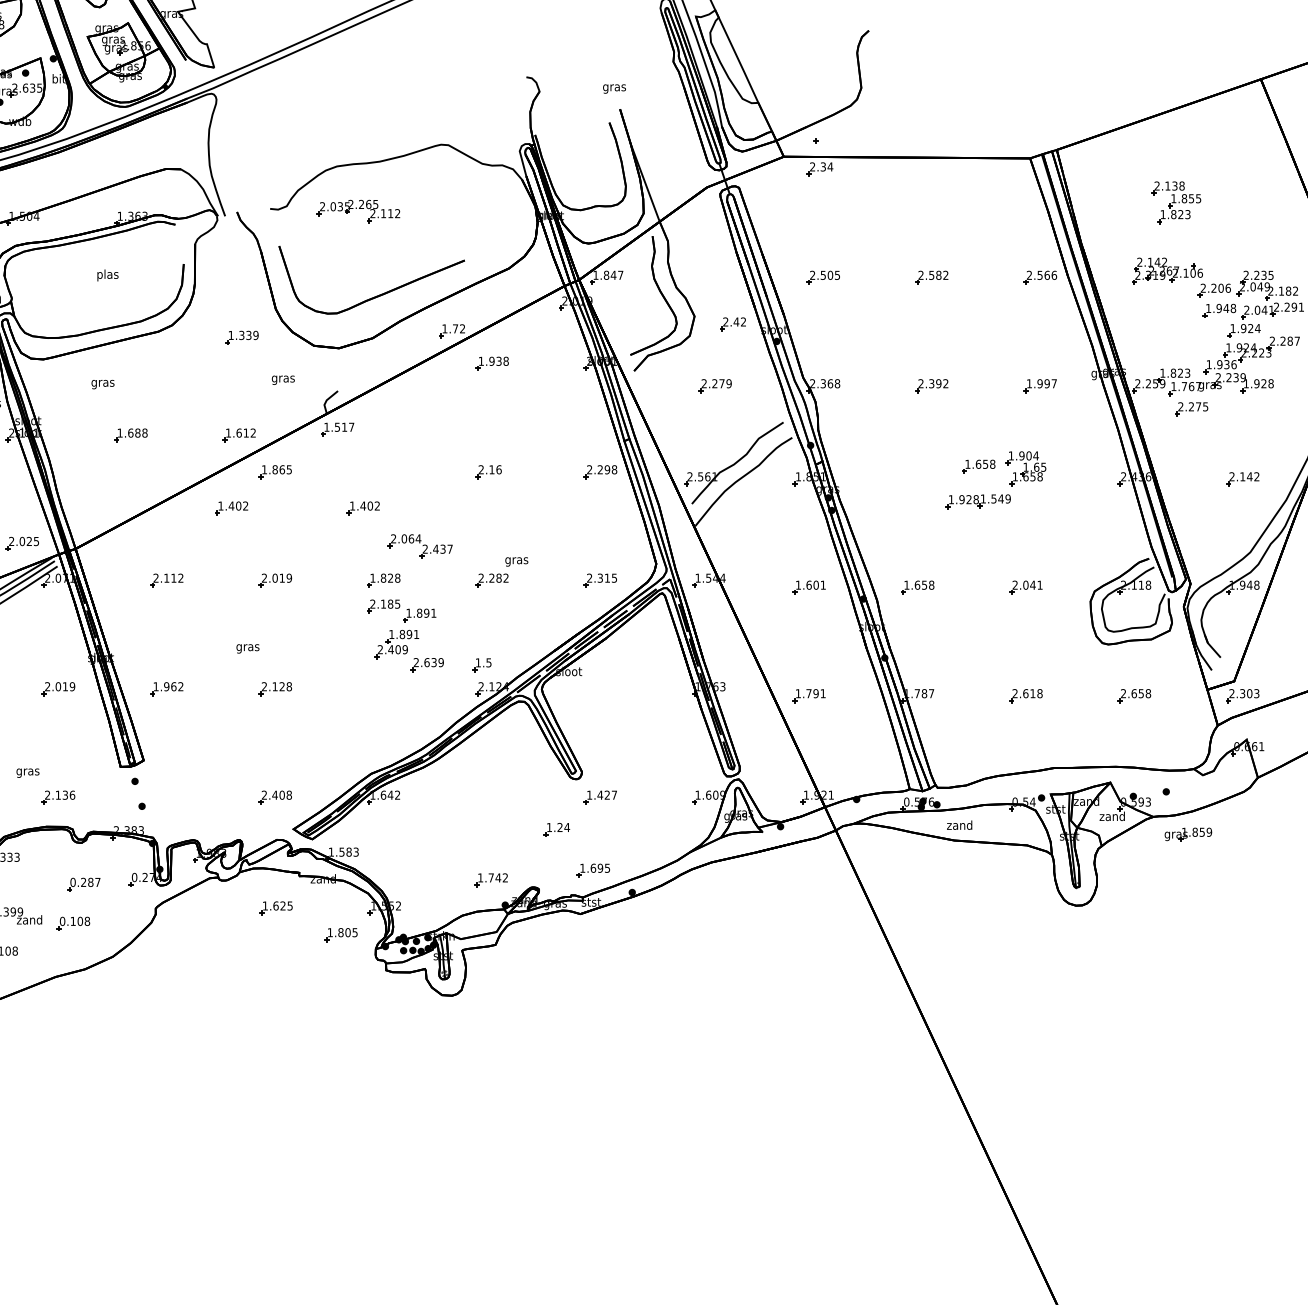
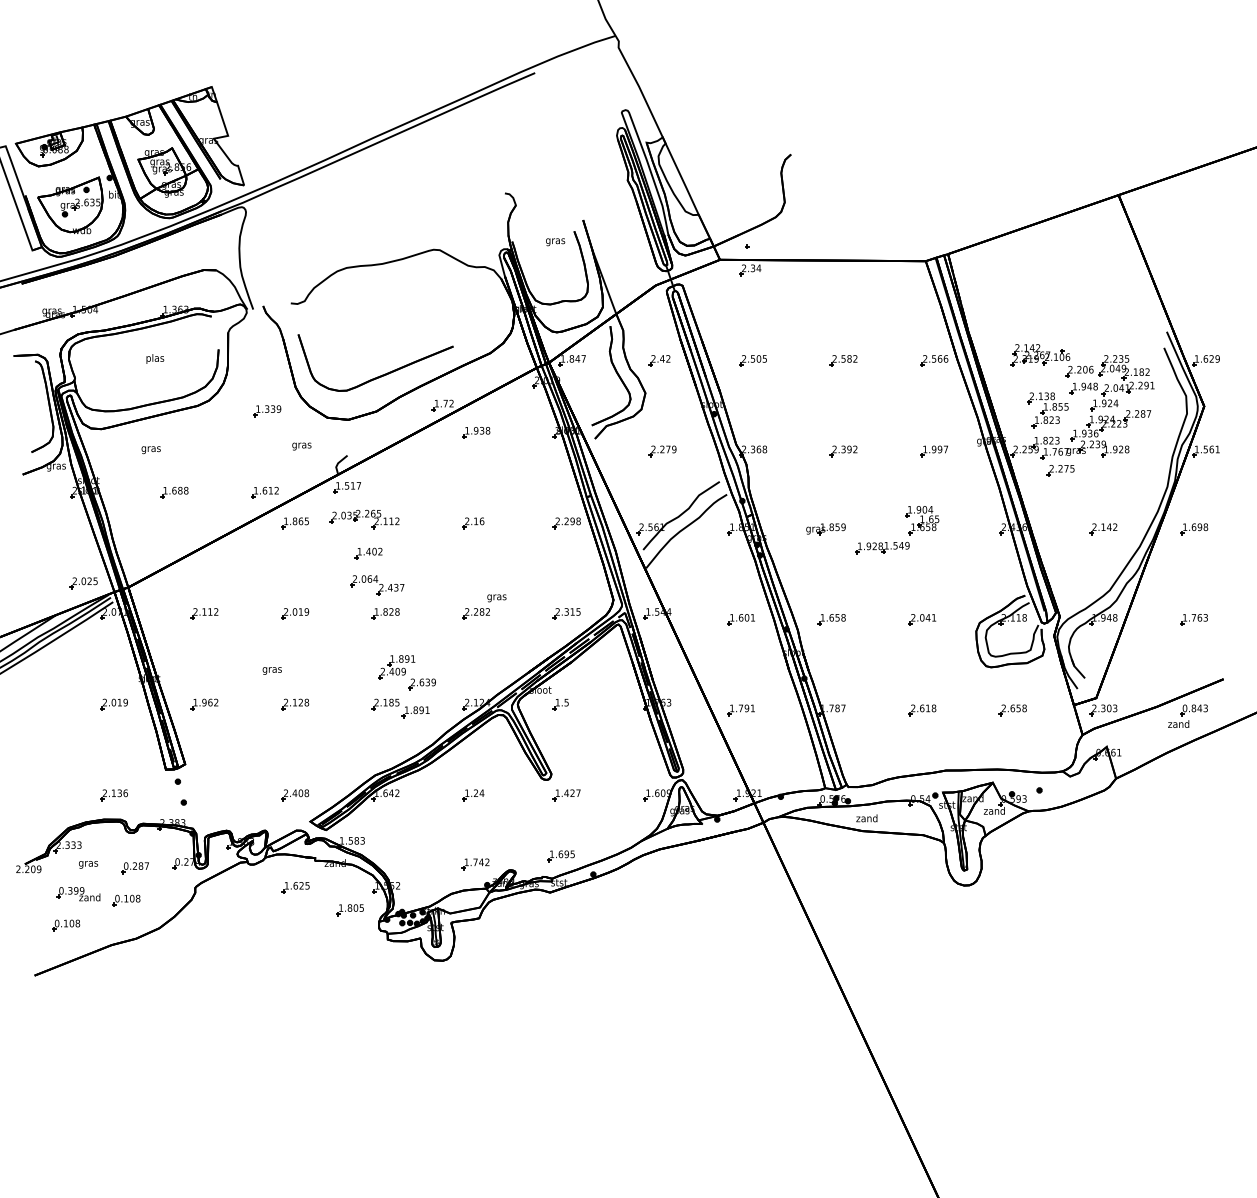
text: (614, 89) -> (555, 242), moved
part: (1175, 203) -> (1047, 410), moved
part: (358, 211) -> (364, 519), moved
part: (732, 323) -> (659, 360), moved
part: (978, 466) -> (882, 518), removed
part: (231, 508) -> (258, 553), removed
part: (420, 546) -> (377, 585), moved
part: (401, 611) -> (400, 708), moved
part: (481, 665) -> (560, 704), moved
text: (27, 772) -> (88, 864), moved
part: (557, 830) -> (473, 795), moved
part: (1187, 835) -> (825, 529), moved

